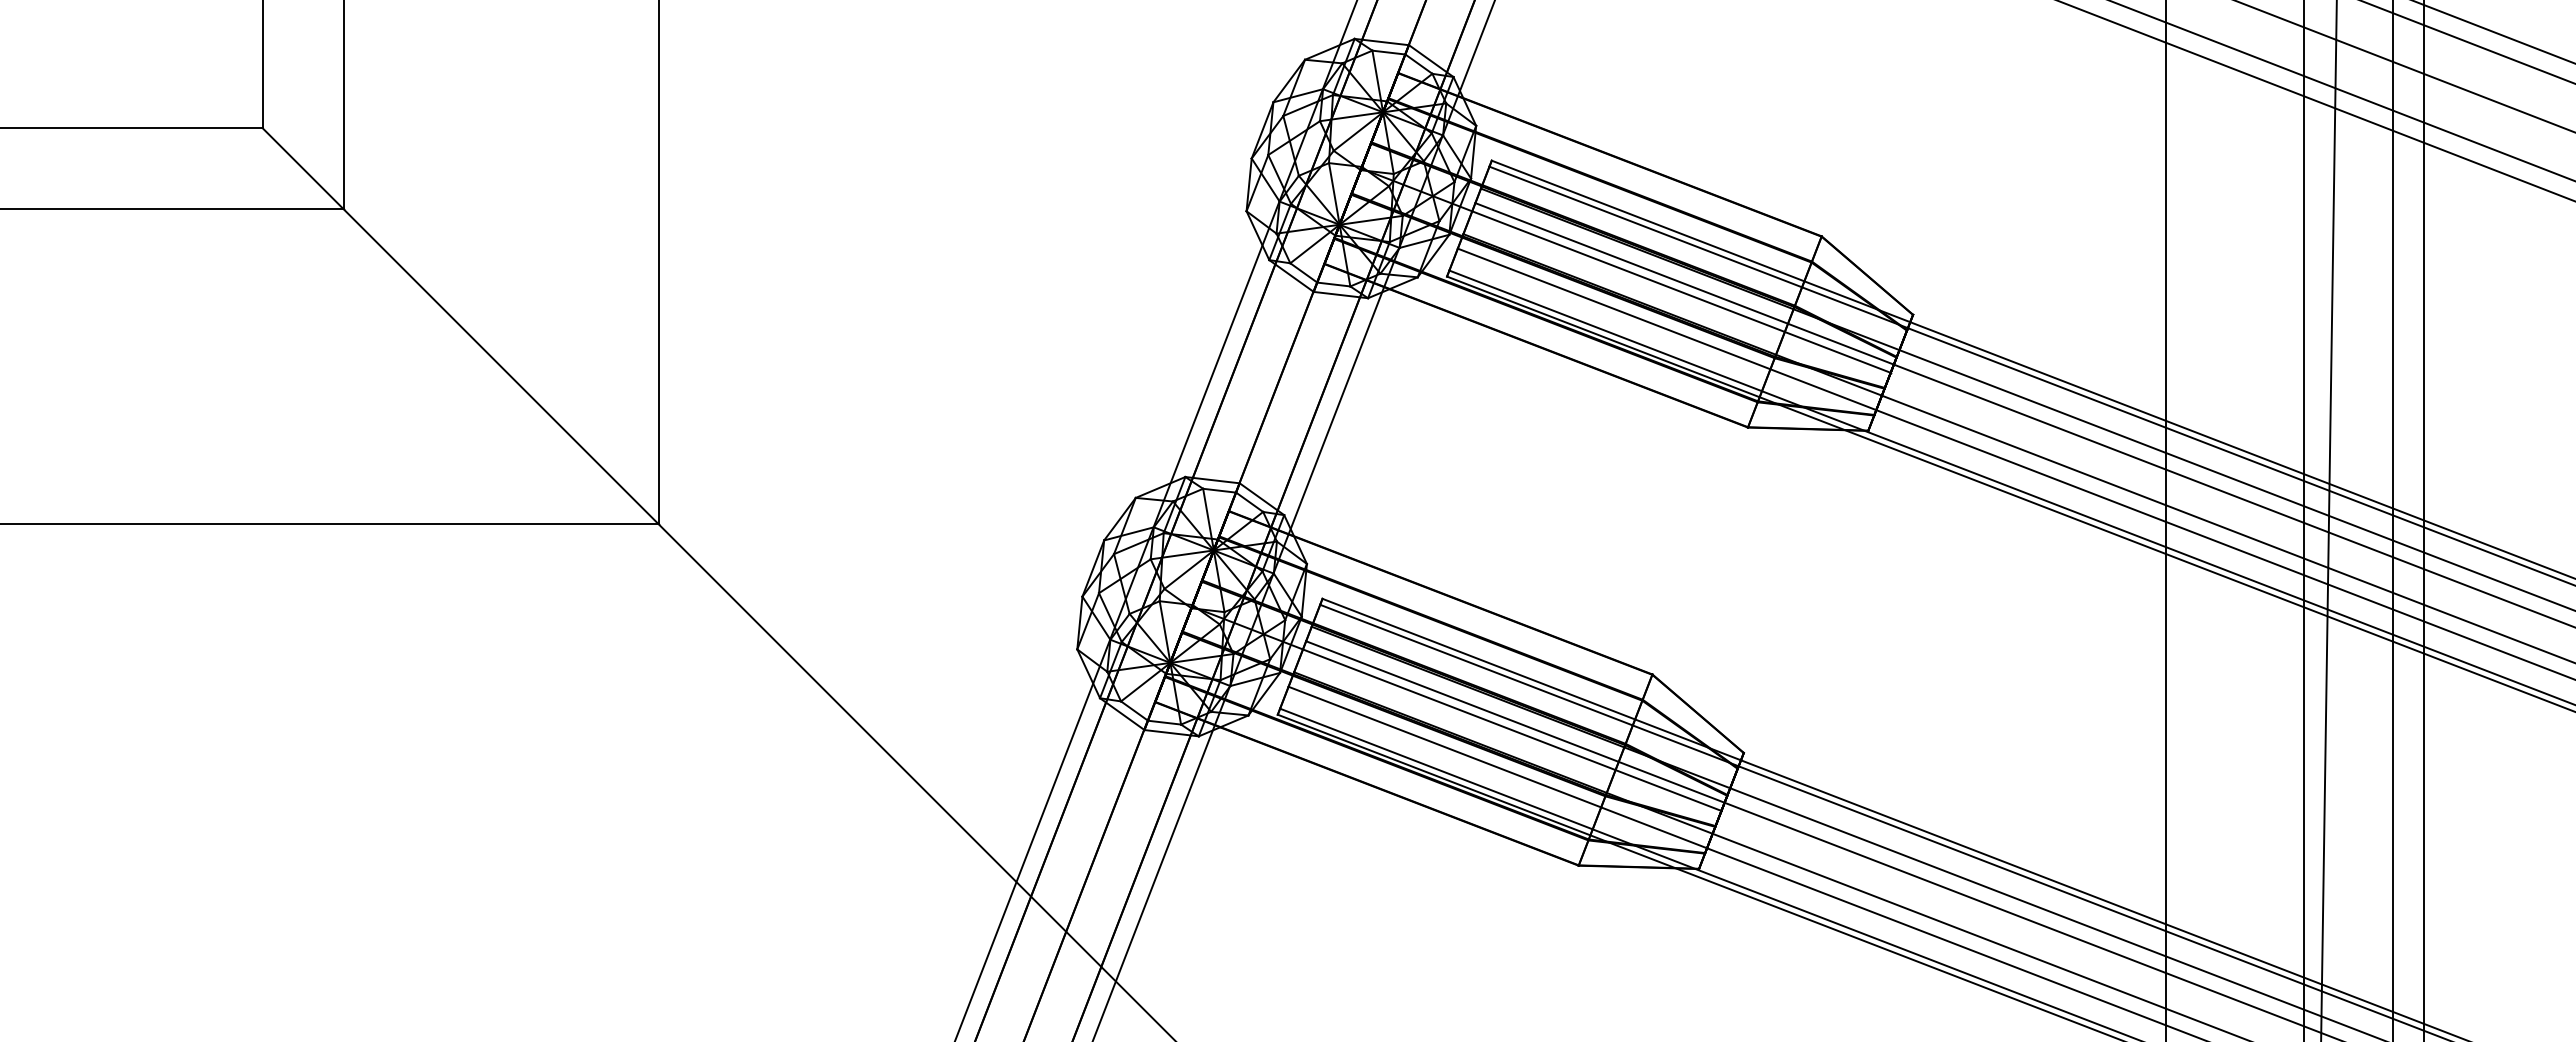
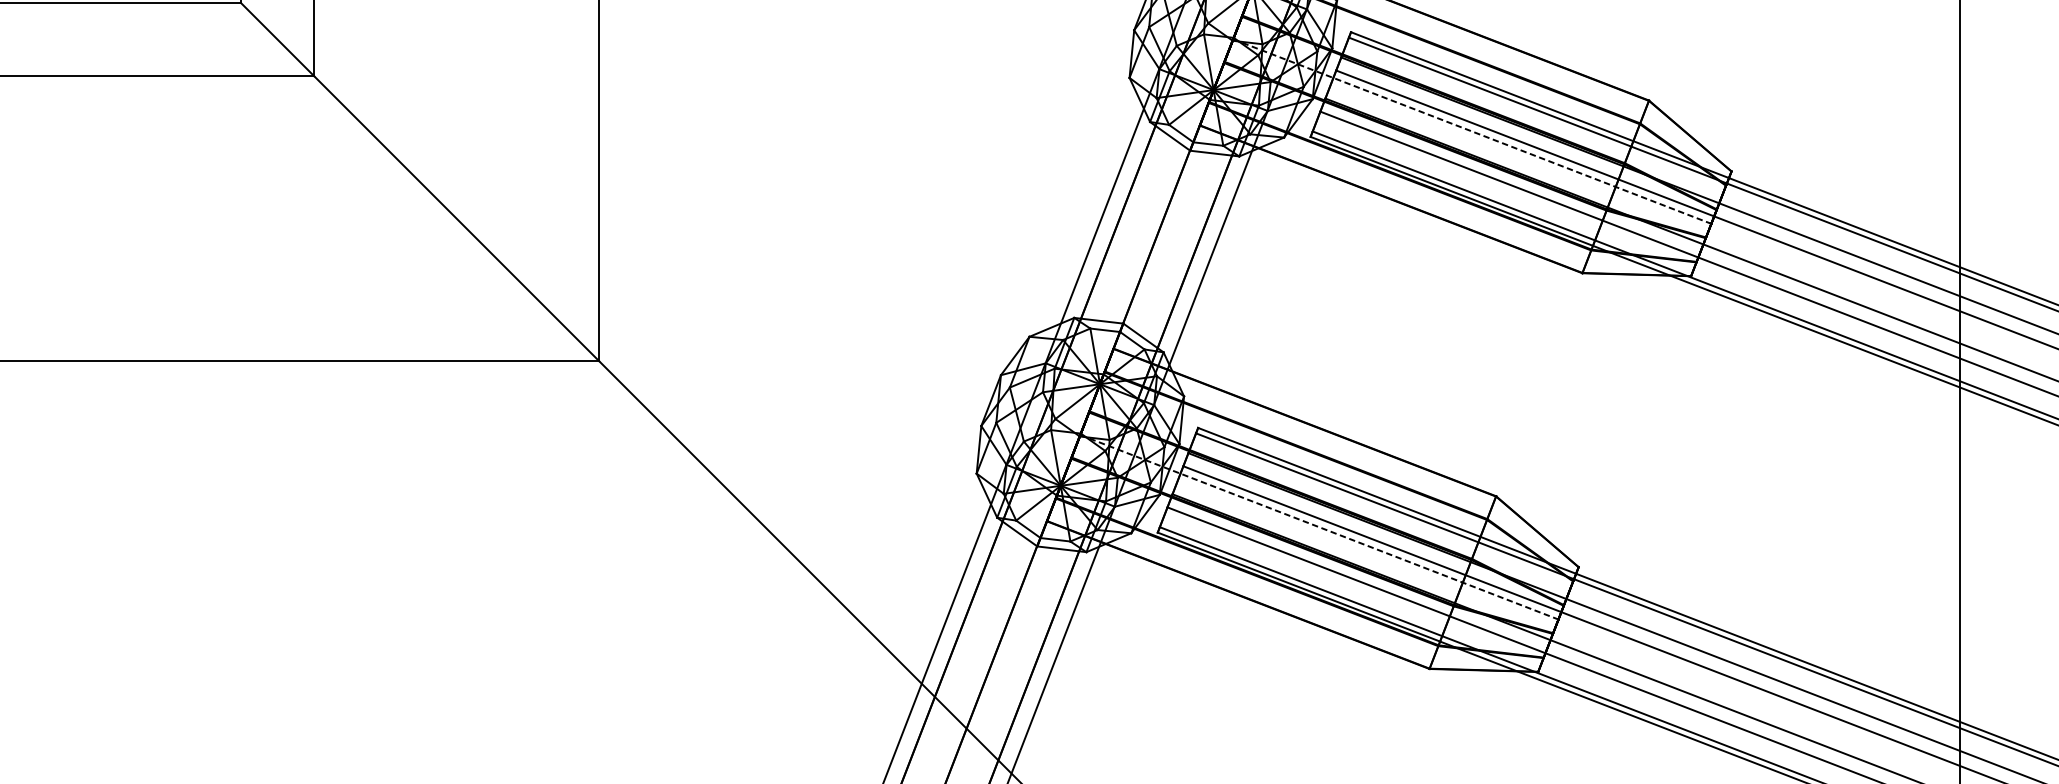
line: (1626, 270) -> (1472, 131), solid -> dashed
line: (1456, 708) -> (1319, 527), solid -> dashed

